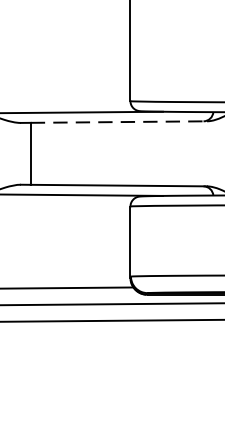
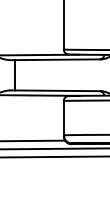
line: (119, 121) -> (58, 59), dashed -> solid

